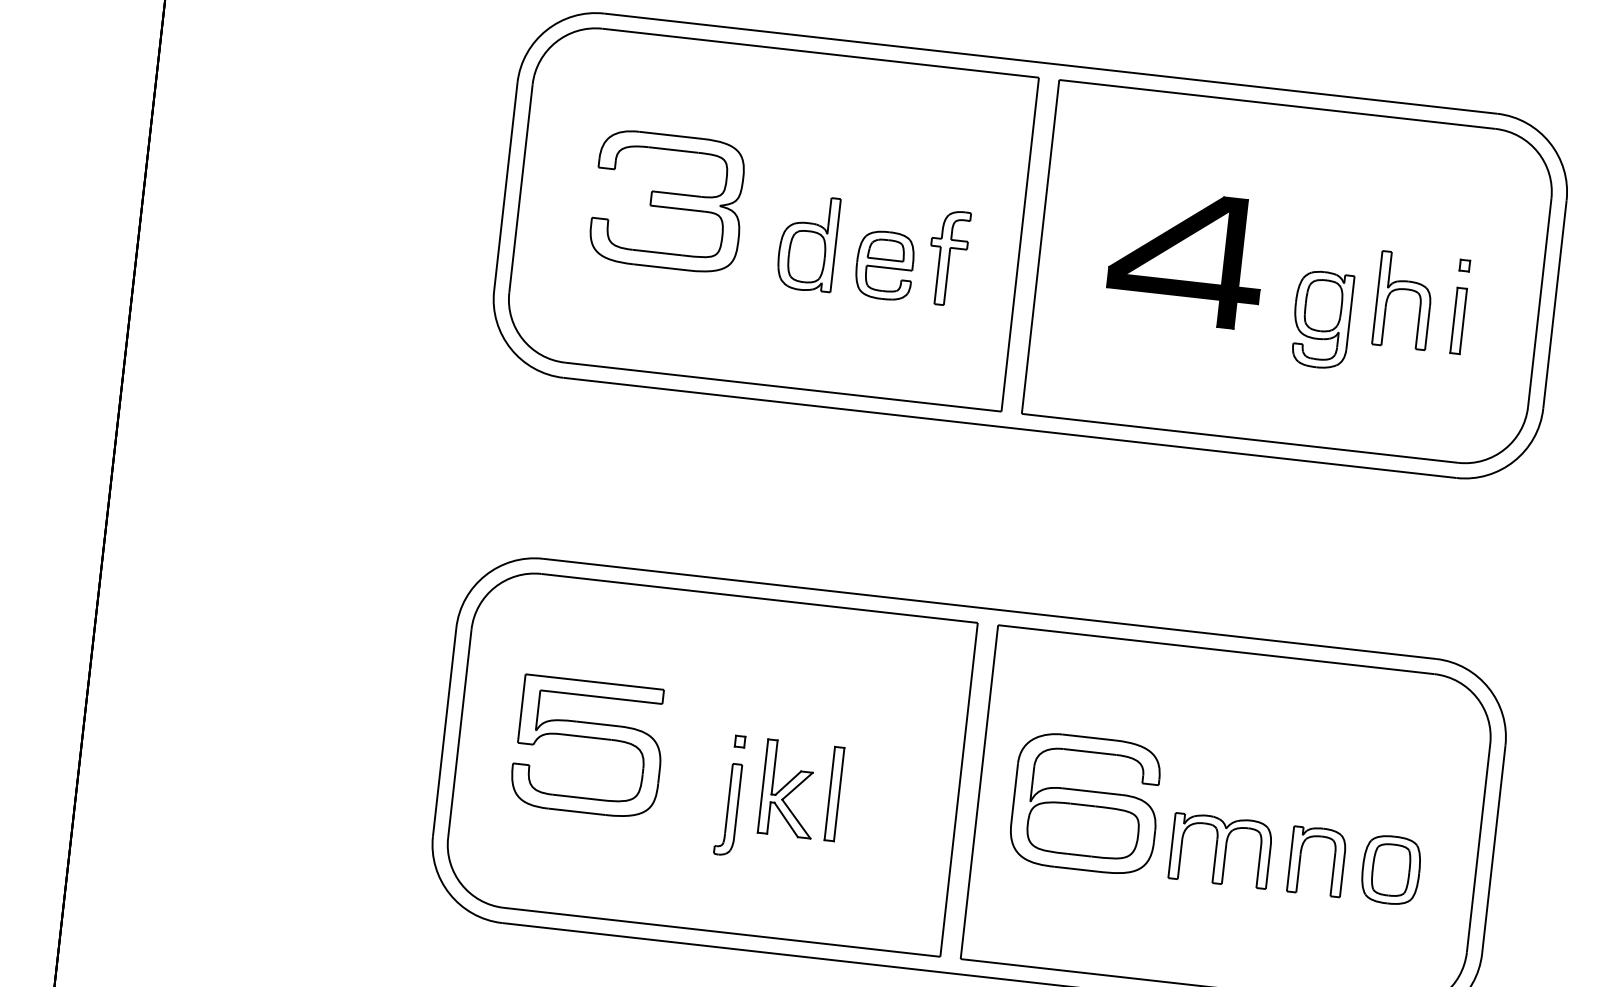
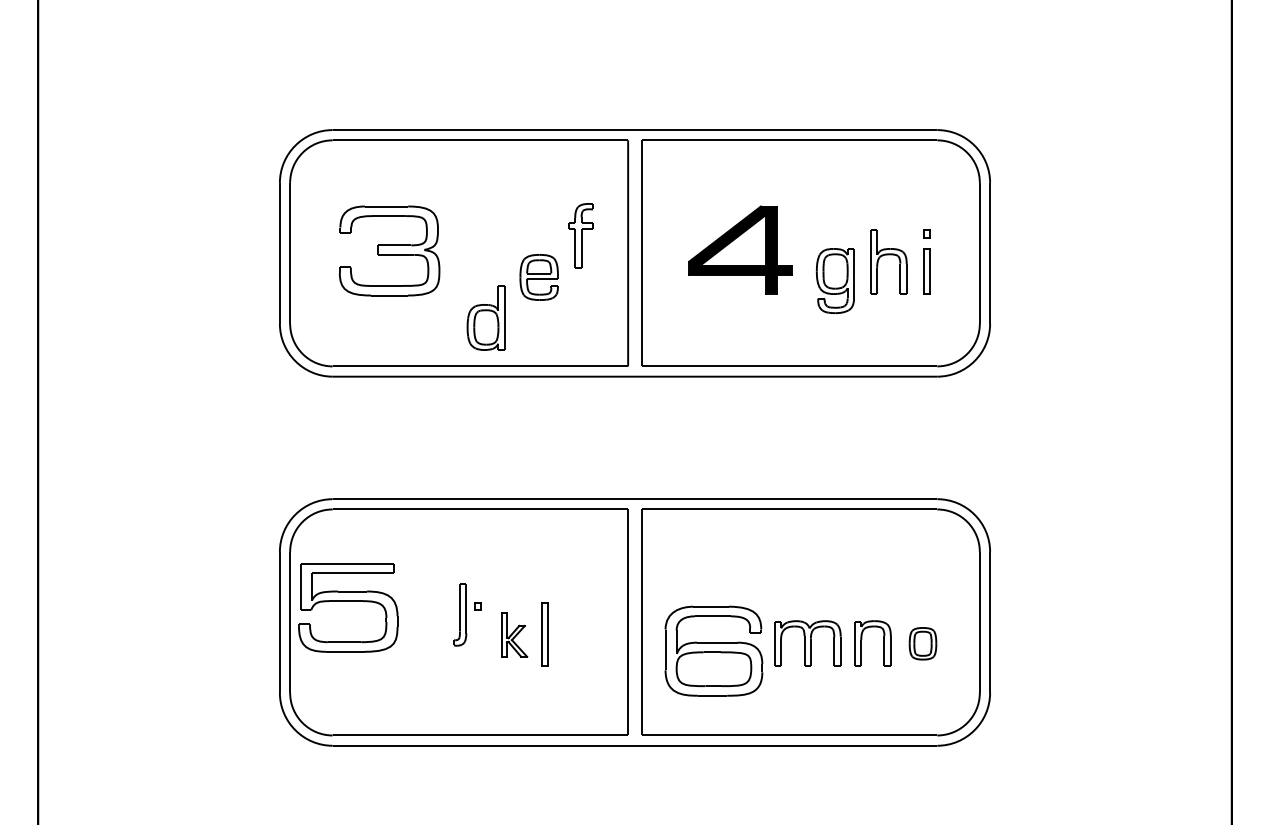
part: (807, 241) -> (485, 317), moved
part: (947, 257) -> (580, 235), moved
part: (589, 746) -> (348, 607), moved
part: (789, 788) -> (514, 634), size x0.7
part: (1085, 802) -> (713, 650), moved
part: (728, 808) -> (460, 614), moved
part: (1390, 869) -> (922, 643), size x0.7

